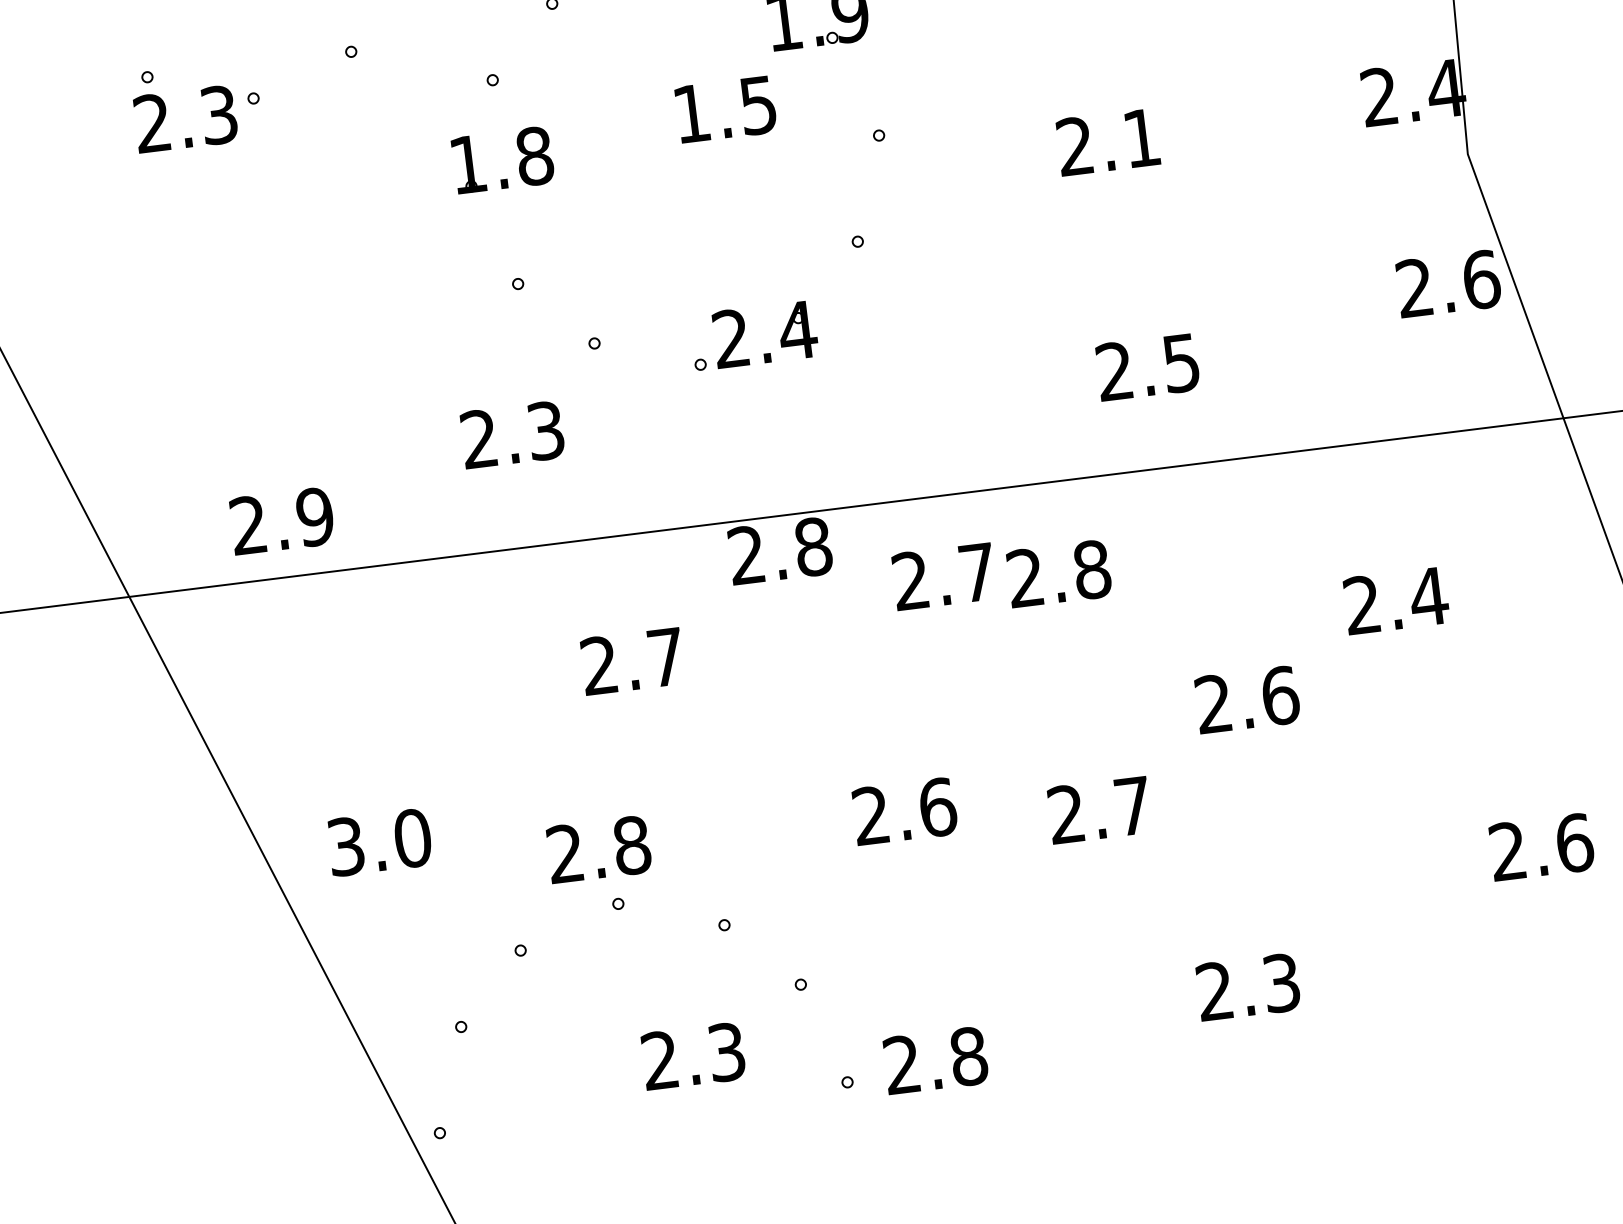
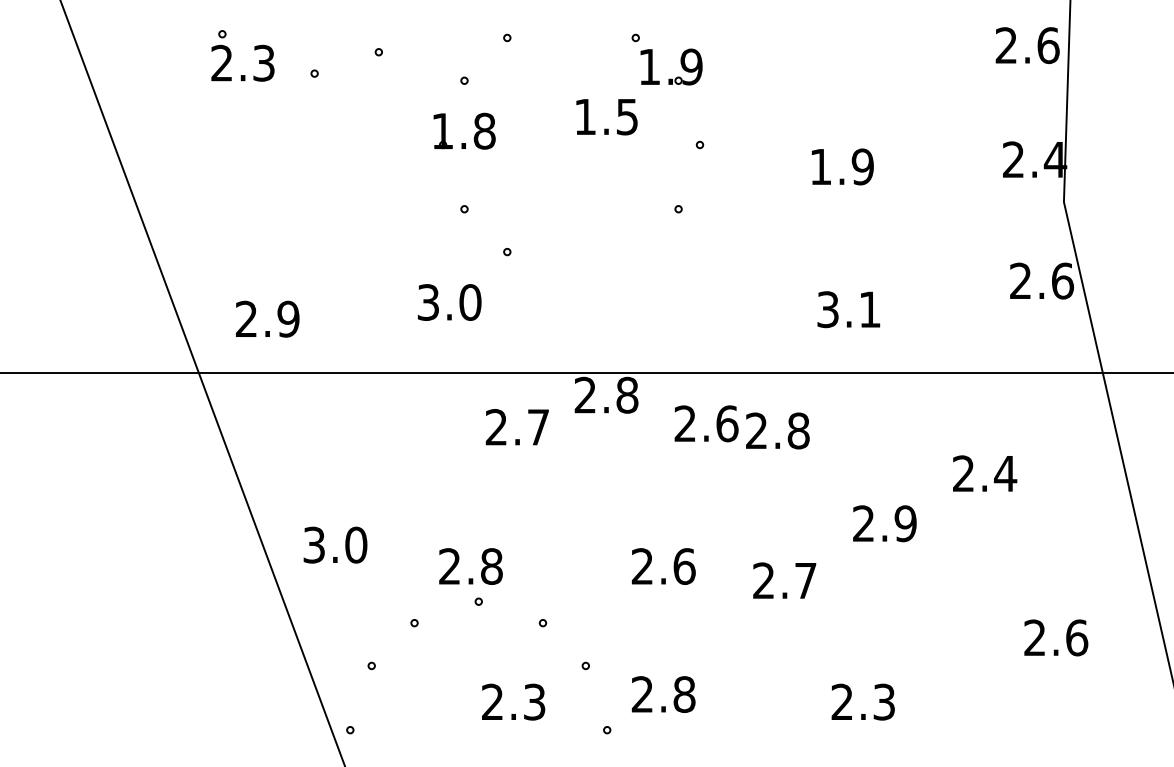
part: (166, 109) -> (231, 55), moved
text: (1107, 141) -> (841, 166), 2.1 -> 1.9
part: (743, 333) -> (600, 257), removed
text: (1147, 367) -> (848, 309), 2.5 -> 3.1
text: (512, 434) -> (449, 302), 2.3 -> 3.0
text: (281, 520) -> (267, 318), moved
text: (977, 572) -> (727, 423), 2.7 -> 2.6
text: (631, 661) -> (516, 427), moved
text: (1279, 695) -> (905, 523), 2.6 -> 2.9
text: (935, 1060) -> (663, 694), moved

